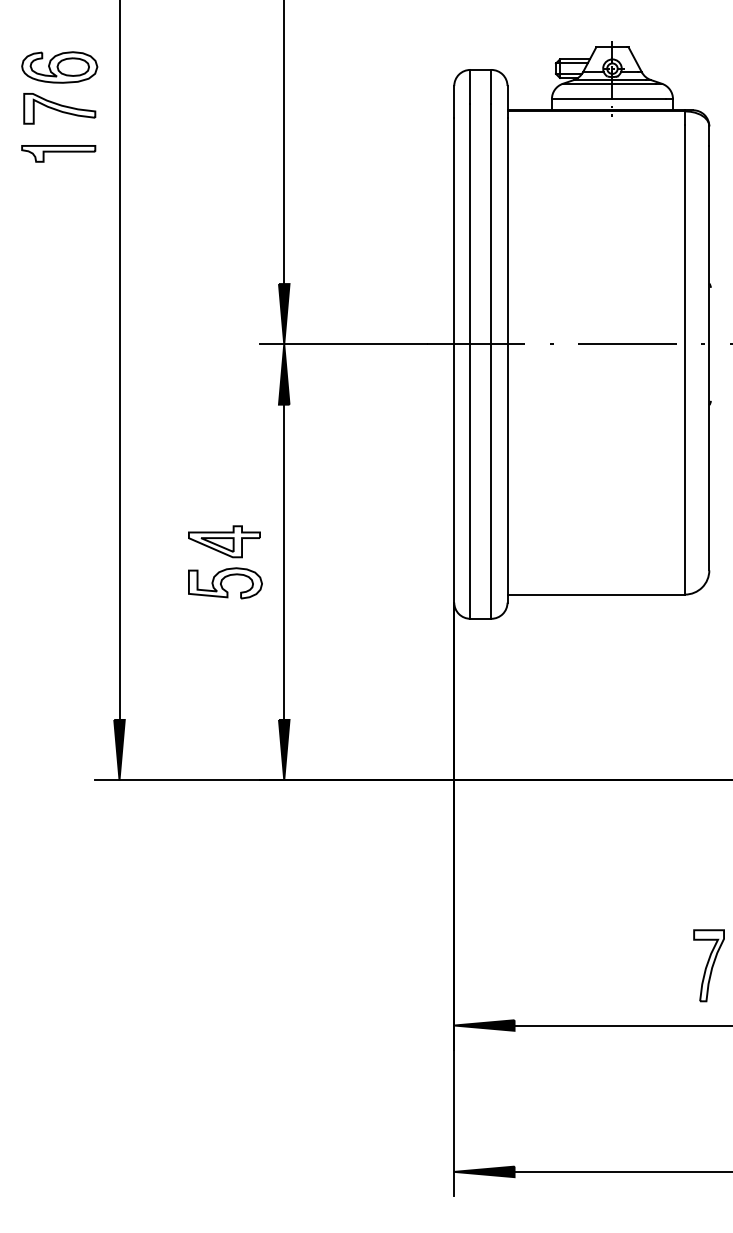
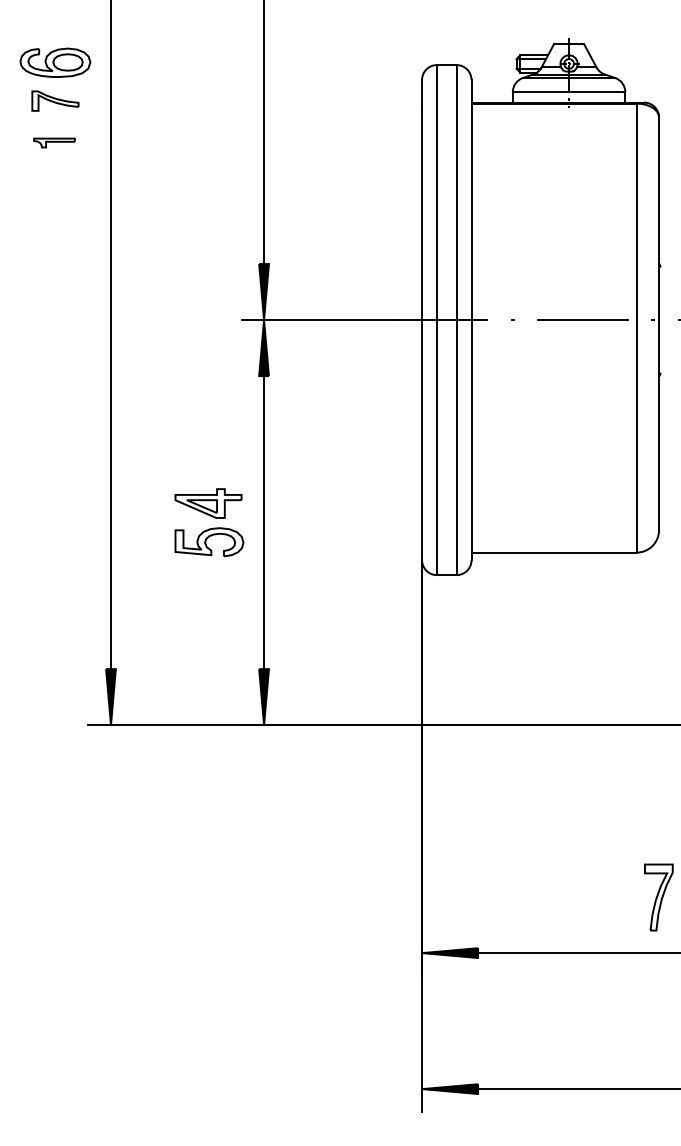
part: (59, 108) -> (55, 100), size x0.7
part: (58, 153) -> (54, 142), size x0.6

